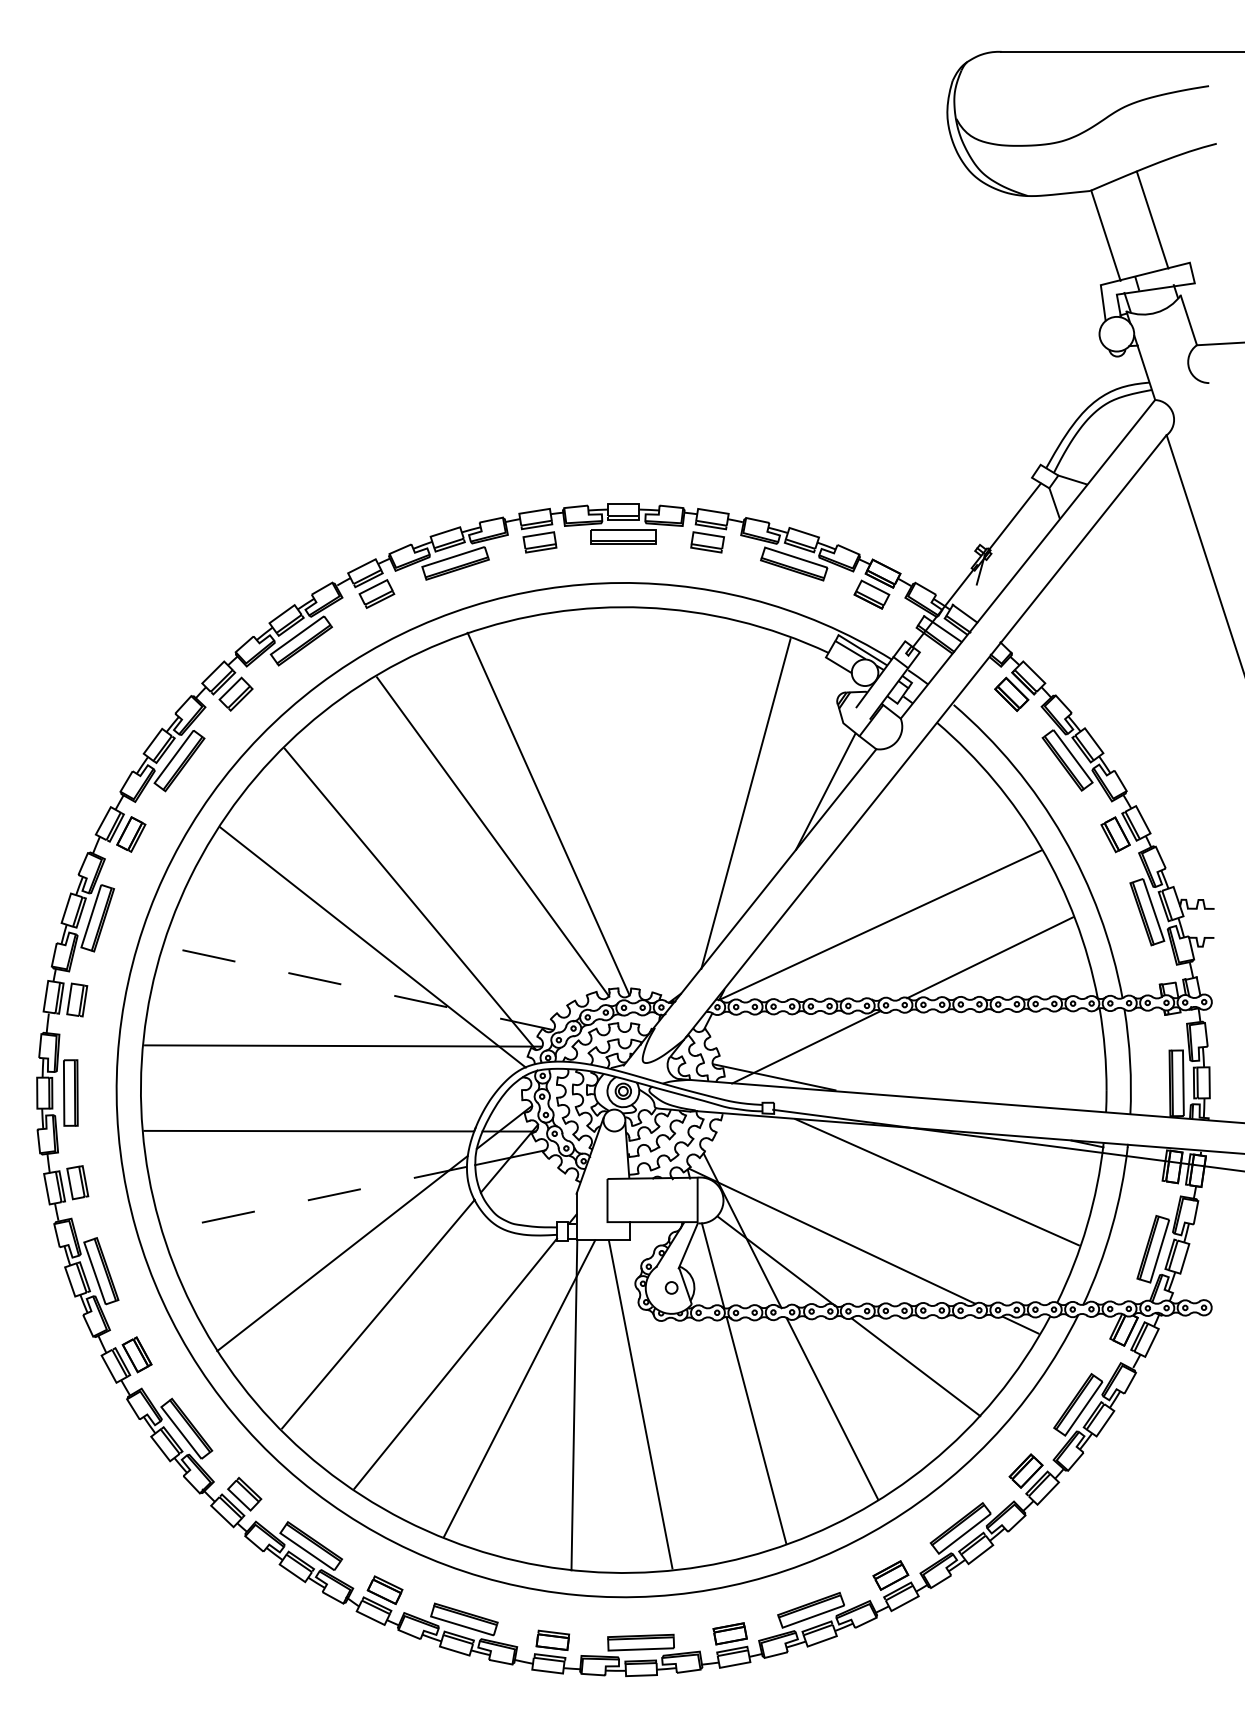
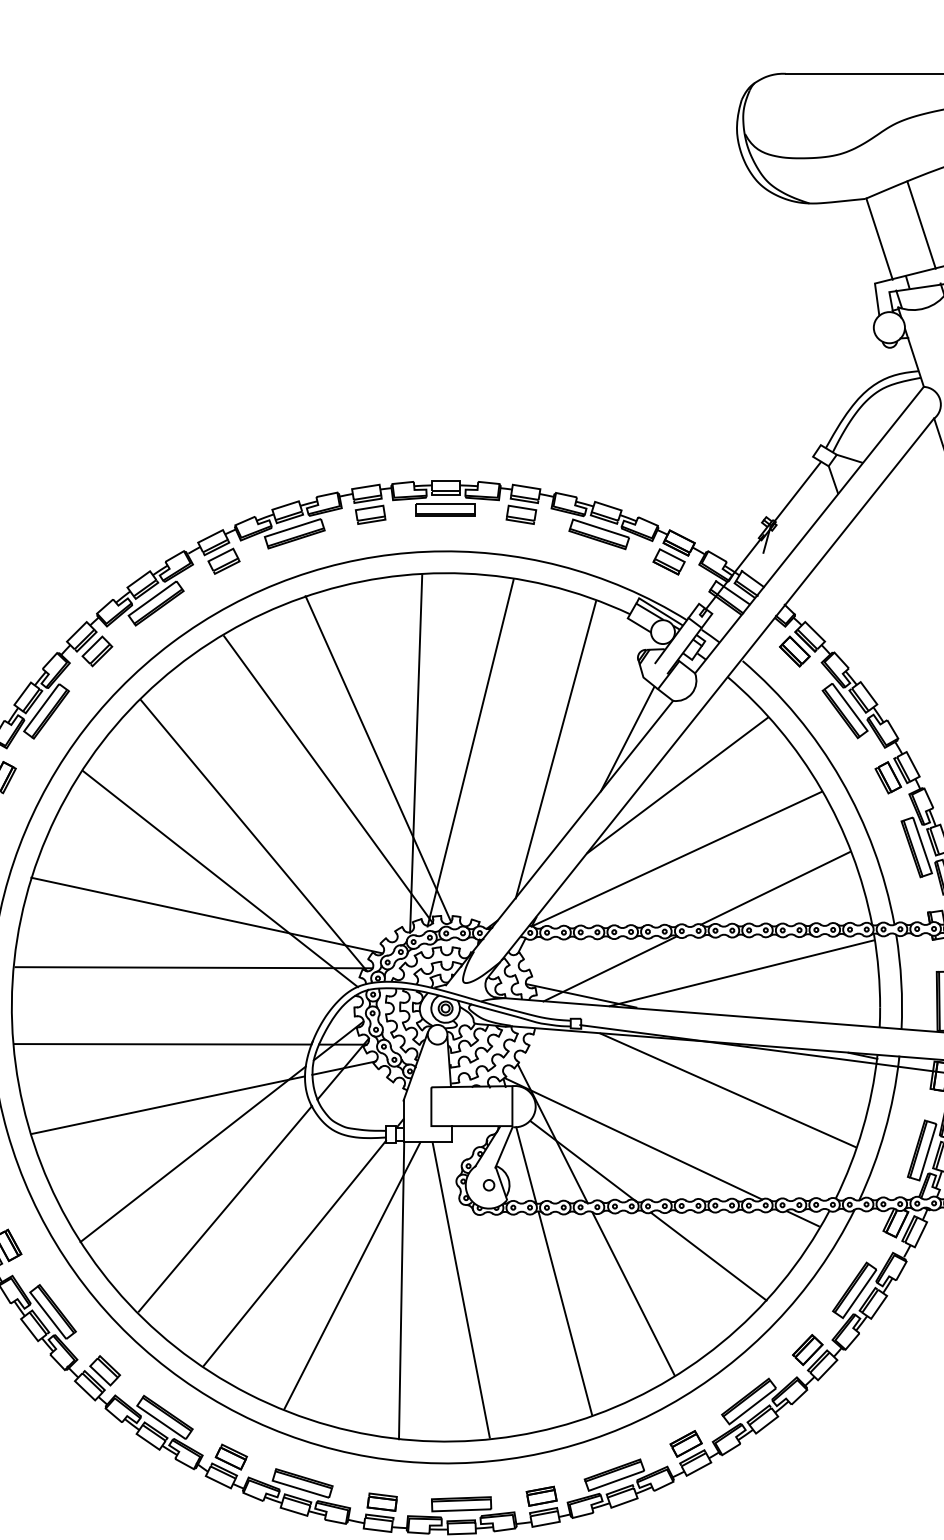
line: (650, 807) -> (470, 753), added
line: (590, 808) -> (416, 754), added
line: (881, 843) -> (677, 785), added
line: (357, 987) -> (206, 915), dashed -> solid
line: (952, 1051) -> (741, 972), added
line: (314, 1198) -> (167, 1104), dashed -> solid

